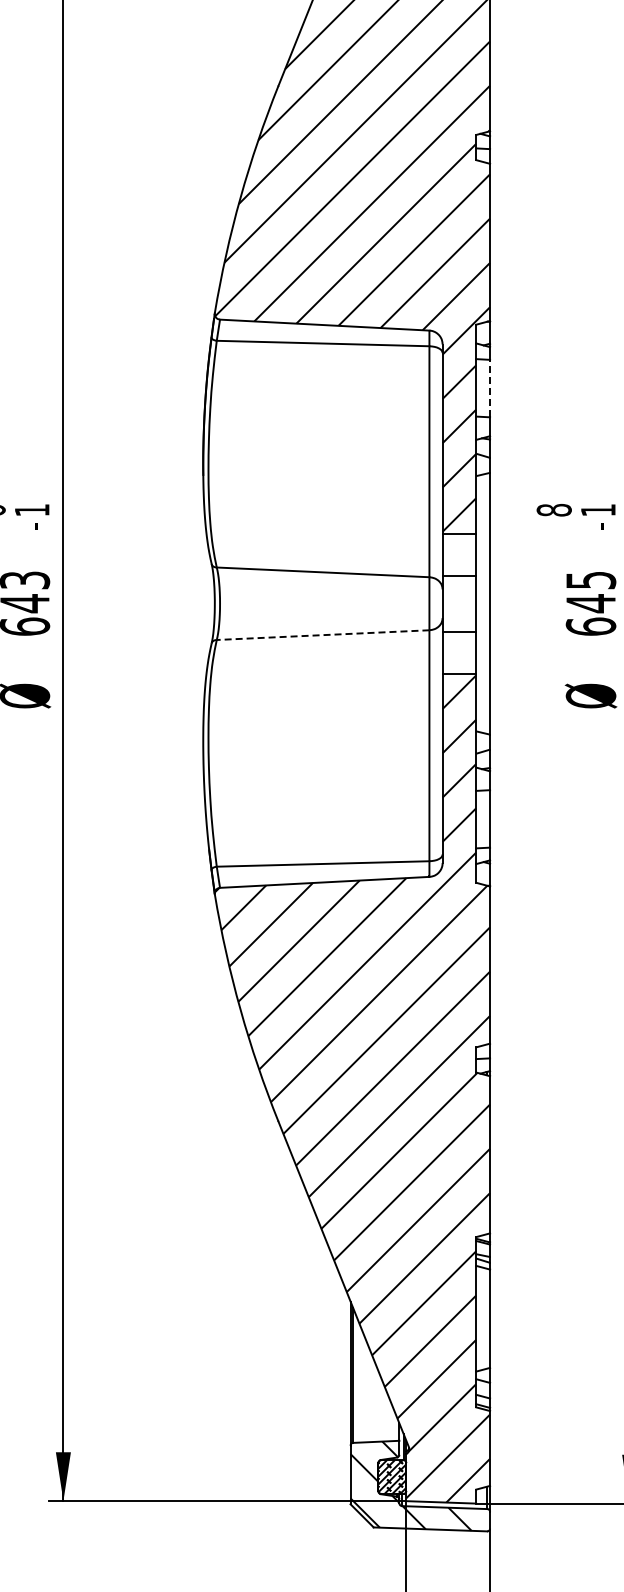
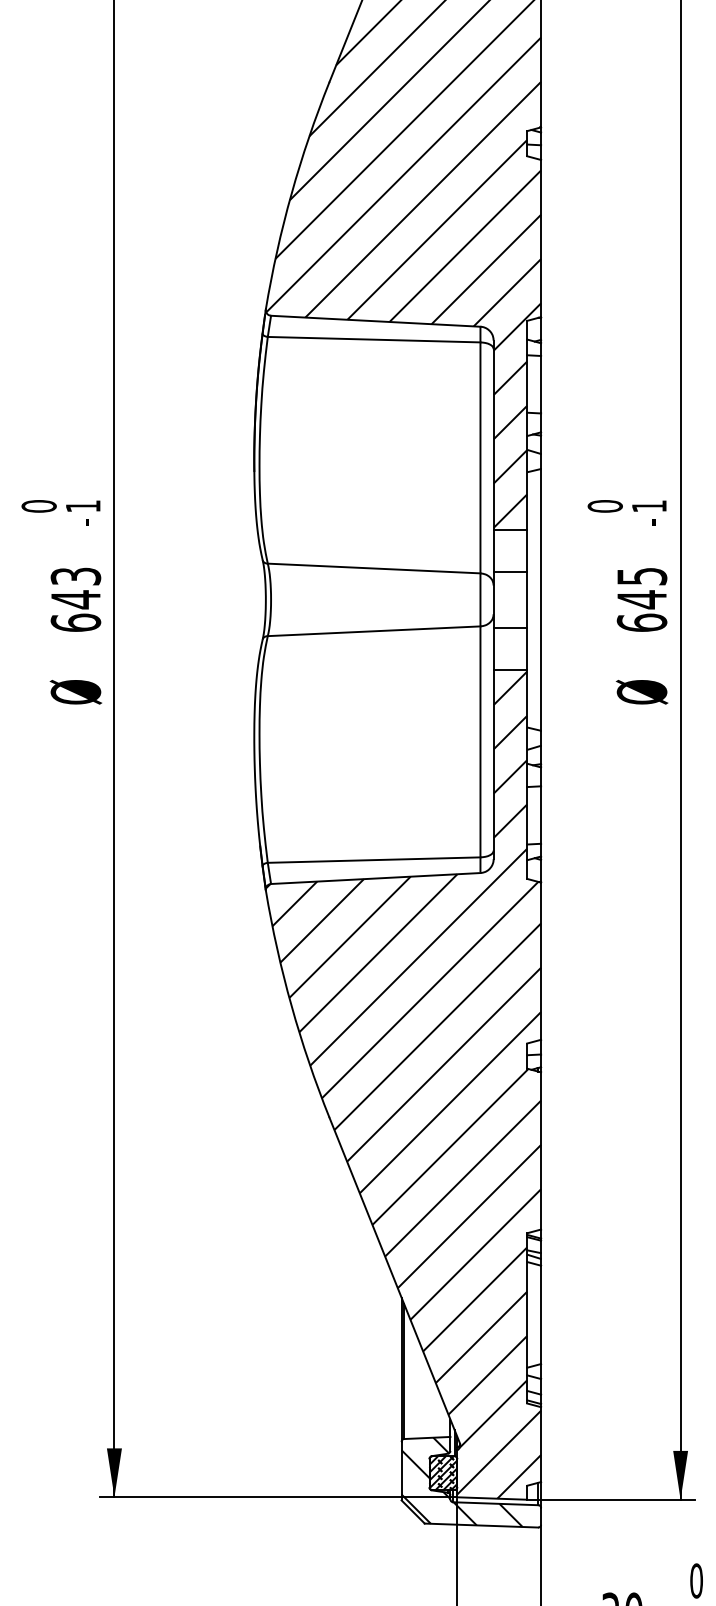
line: (490, 388) -> (541, 384), dashed -> solid
text: (554, 510) -> (605, 506), 8 -> 0
line: (322, 635) -> (373, 631), dashed -> solid

